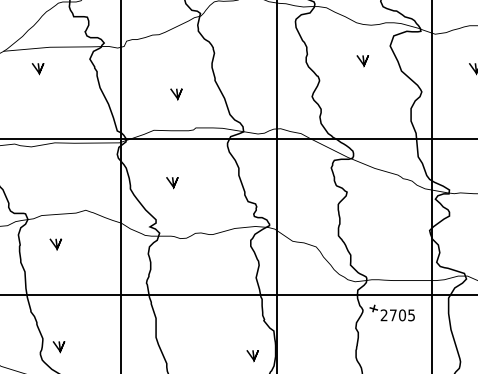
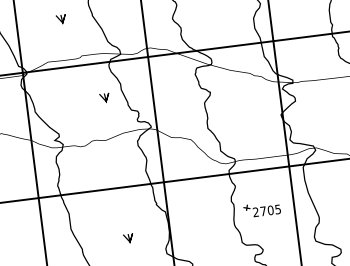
line: (176, 94) -> (61, 19), moved
line: (172, 183) -> (104, 98), moved
text: (391, 312) -> (261, 209), moved
line: (252, 356) -> (128, 239), moved

